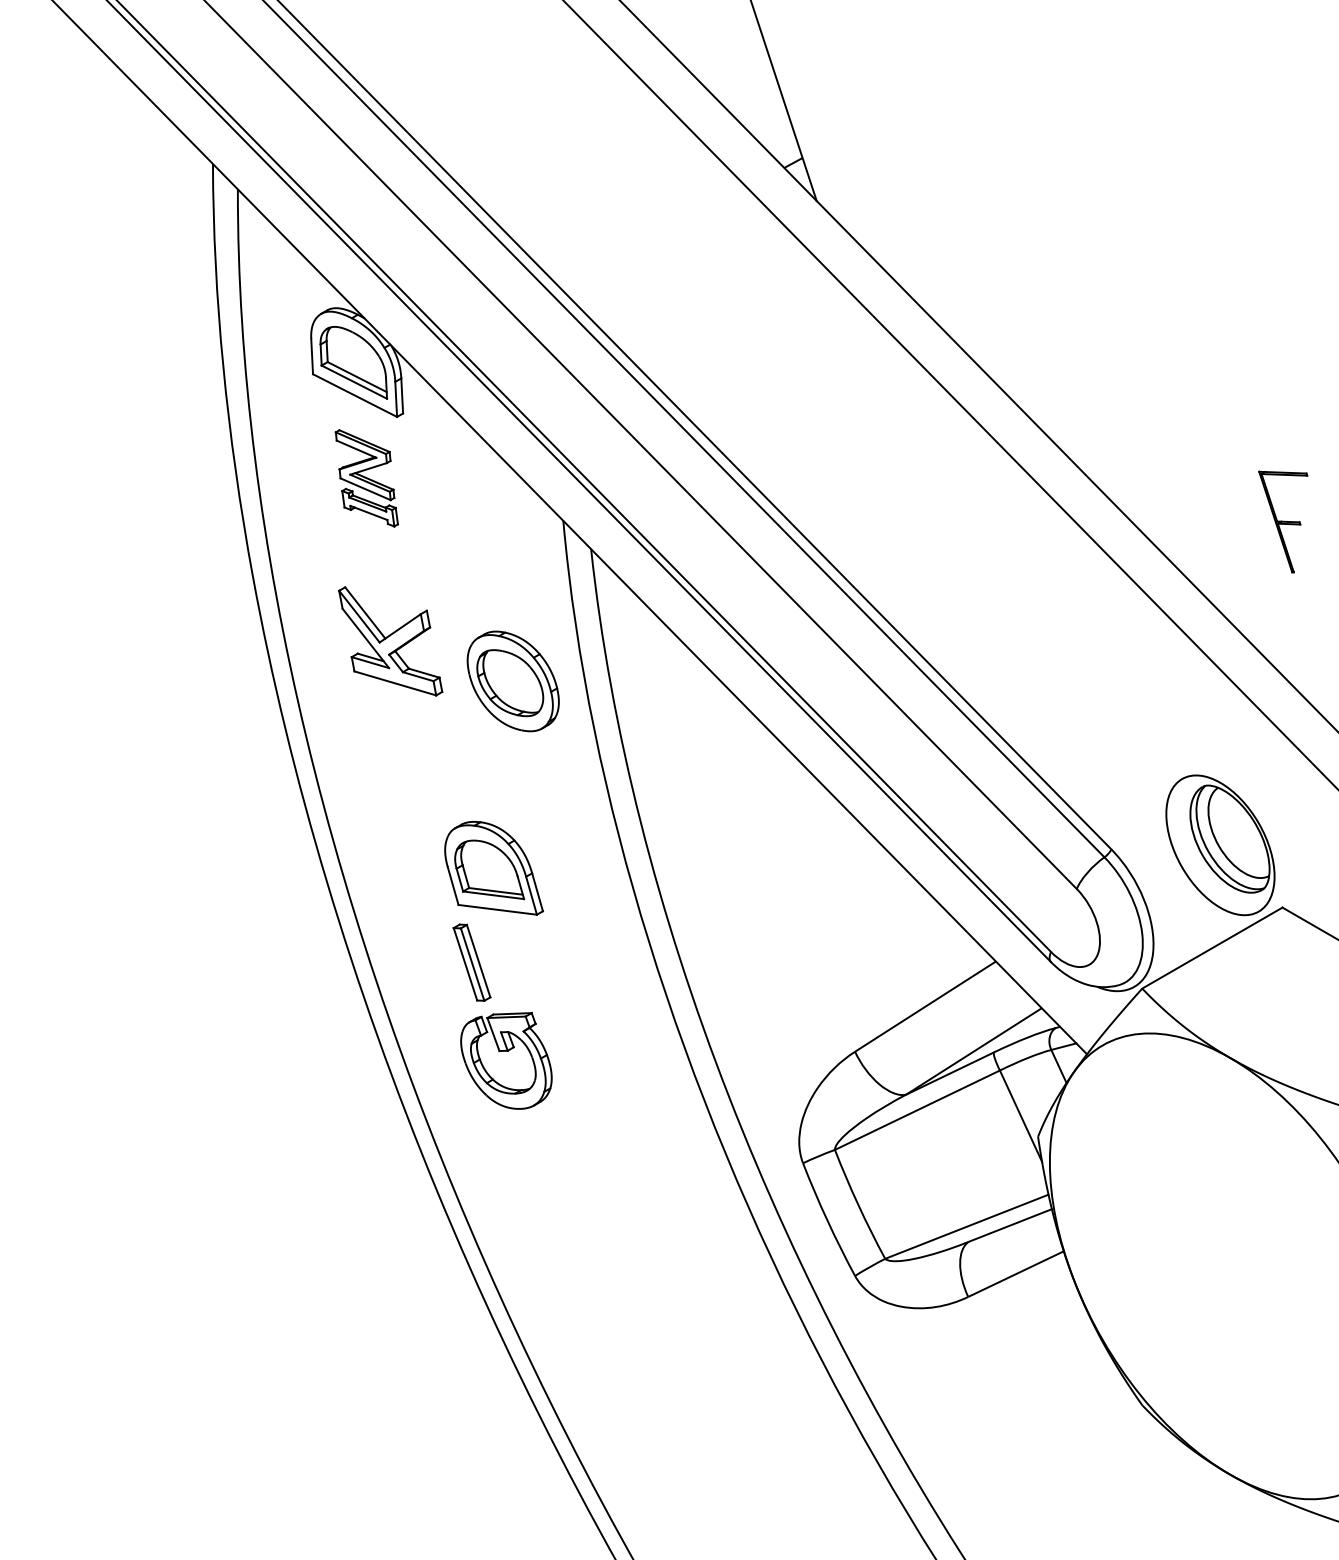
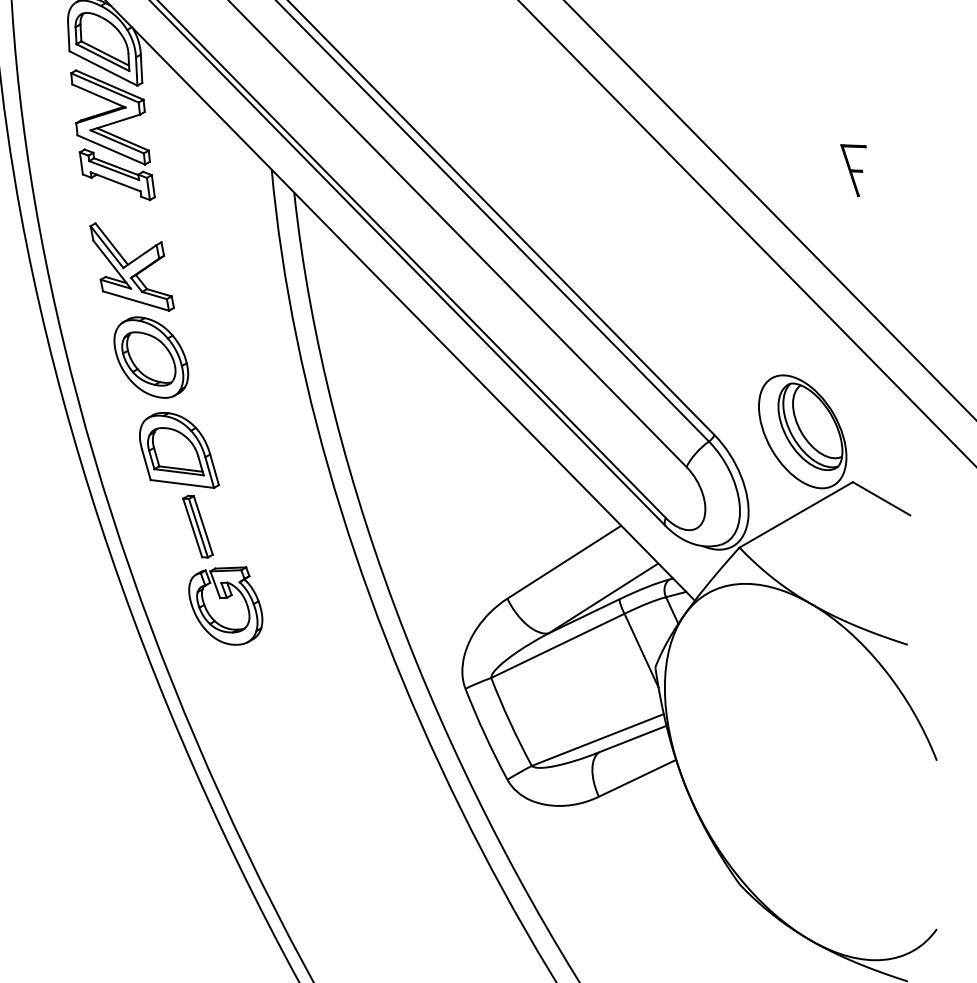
part: (366, 478) -> (112, 135), size x1.67
part: (1283, 521) -> (853, 170), size x0.62
part: (512, 681) -> (150, 357), moved
part: (493, 868) -> (178, 450), moved

